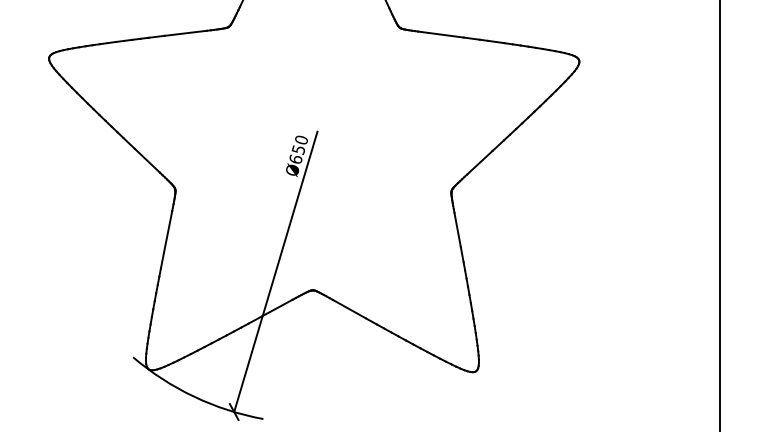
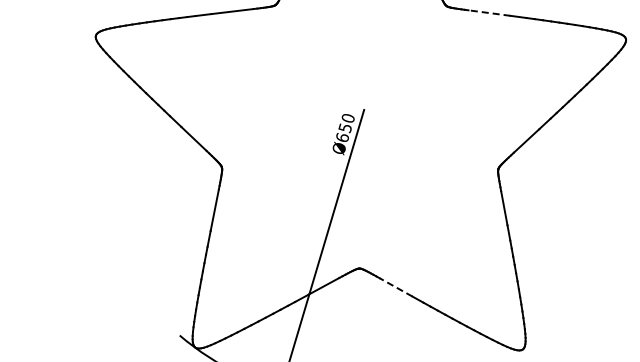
line: (442, 34) -> (489, 12), solid -> dashed
line: (349, 309) -> (396, 287), solid -> dashed

